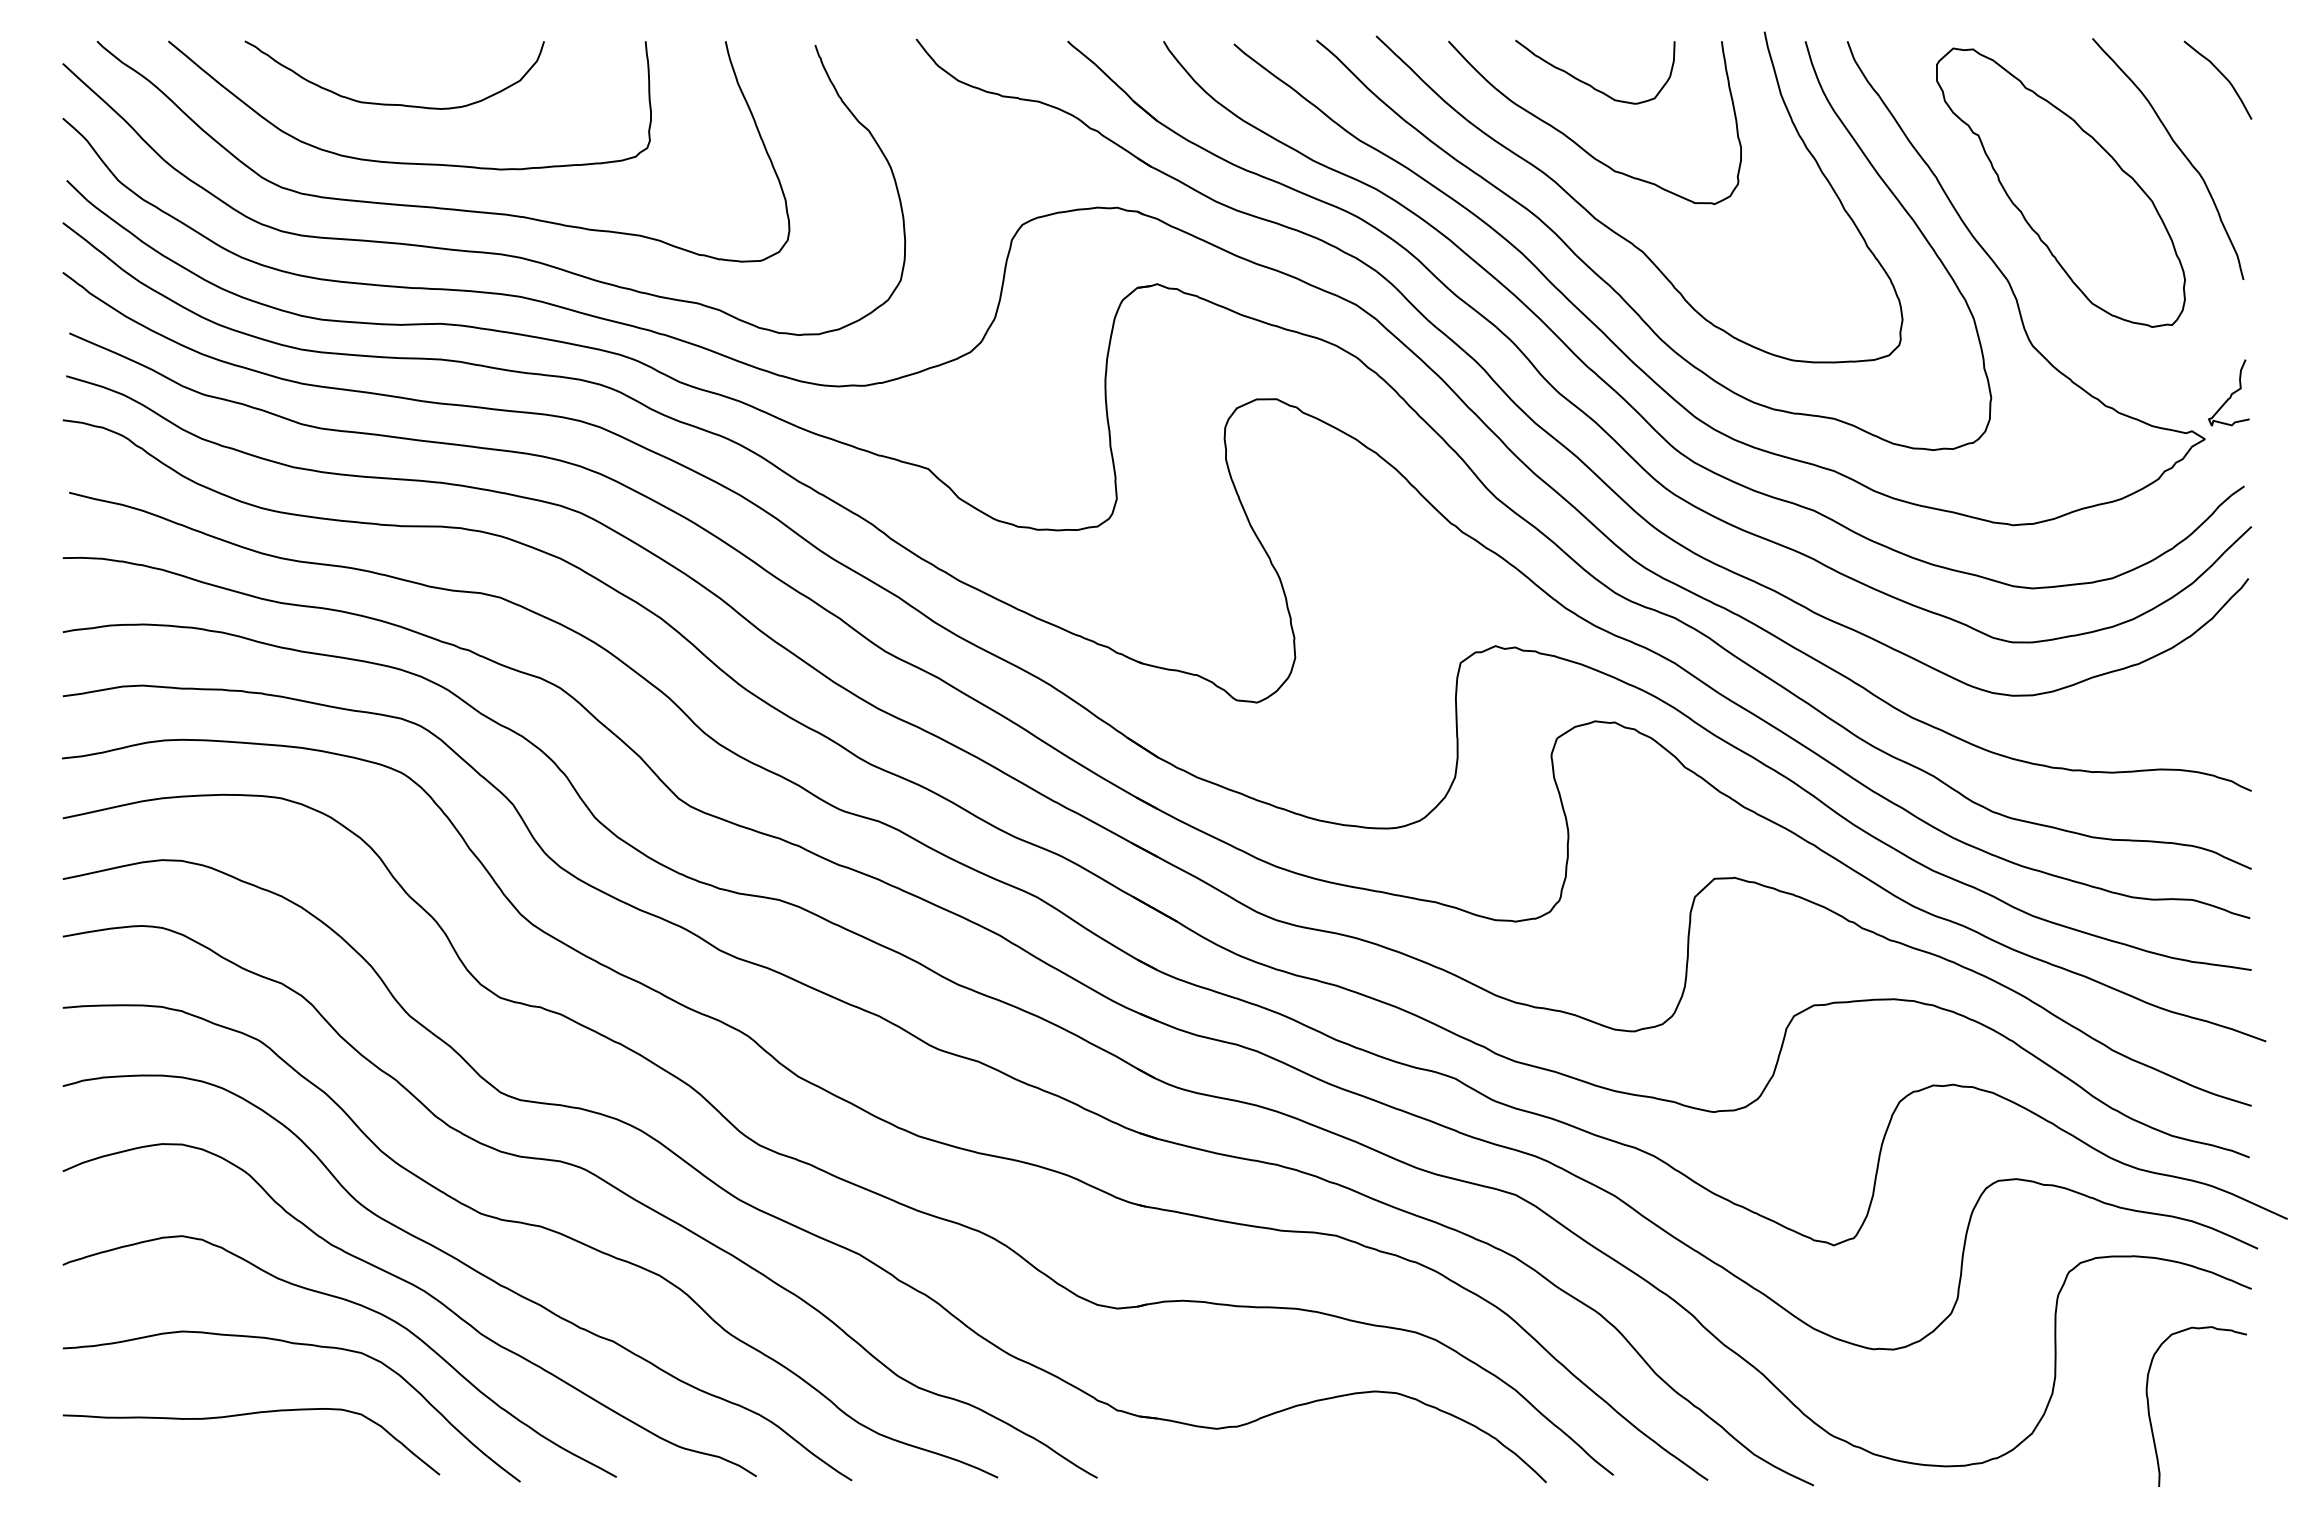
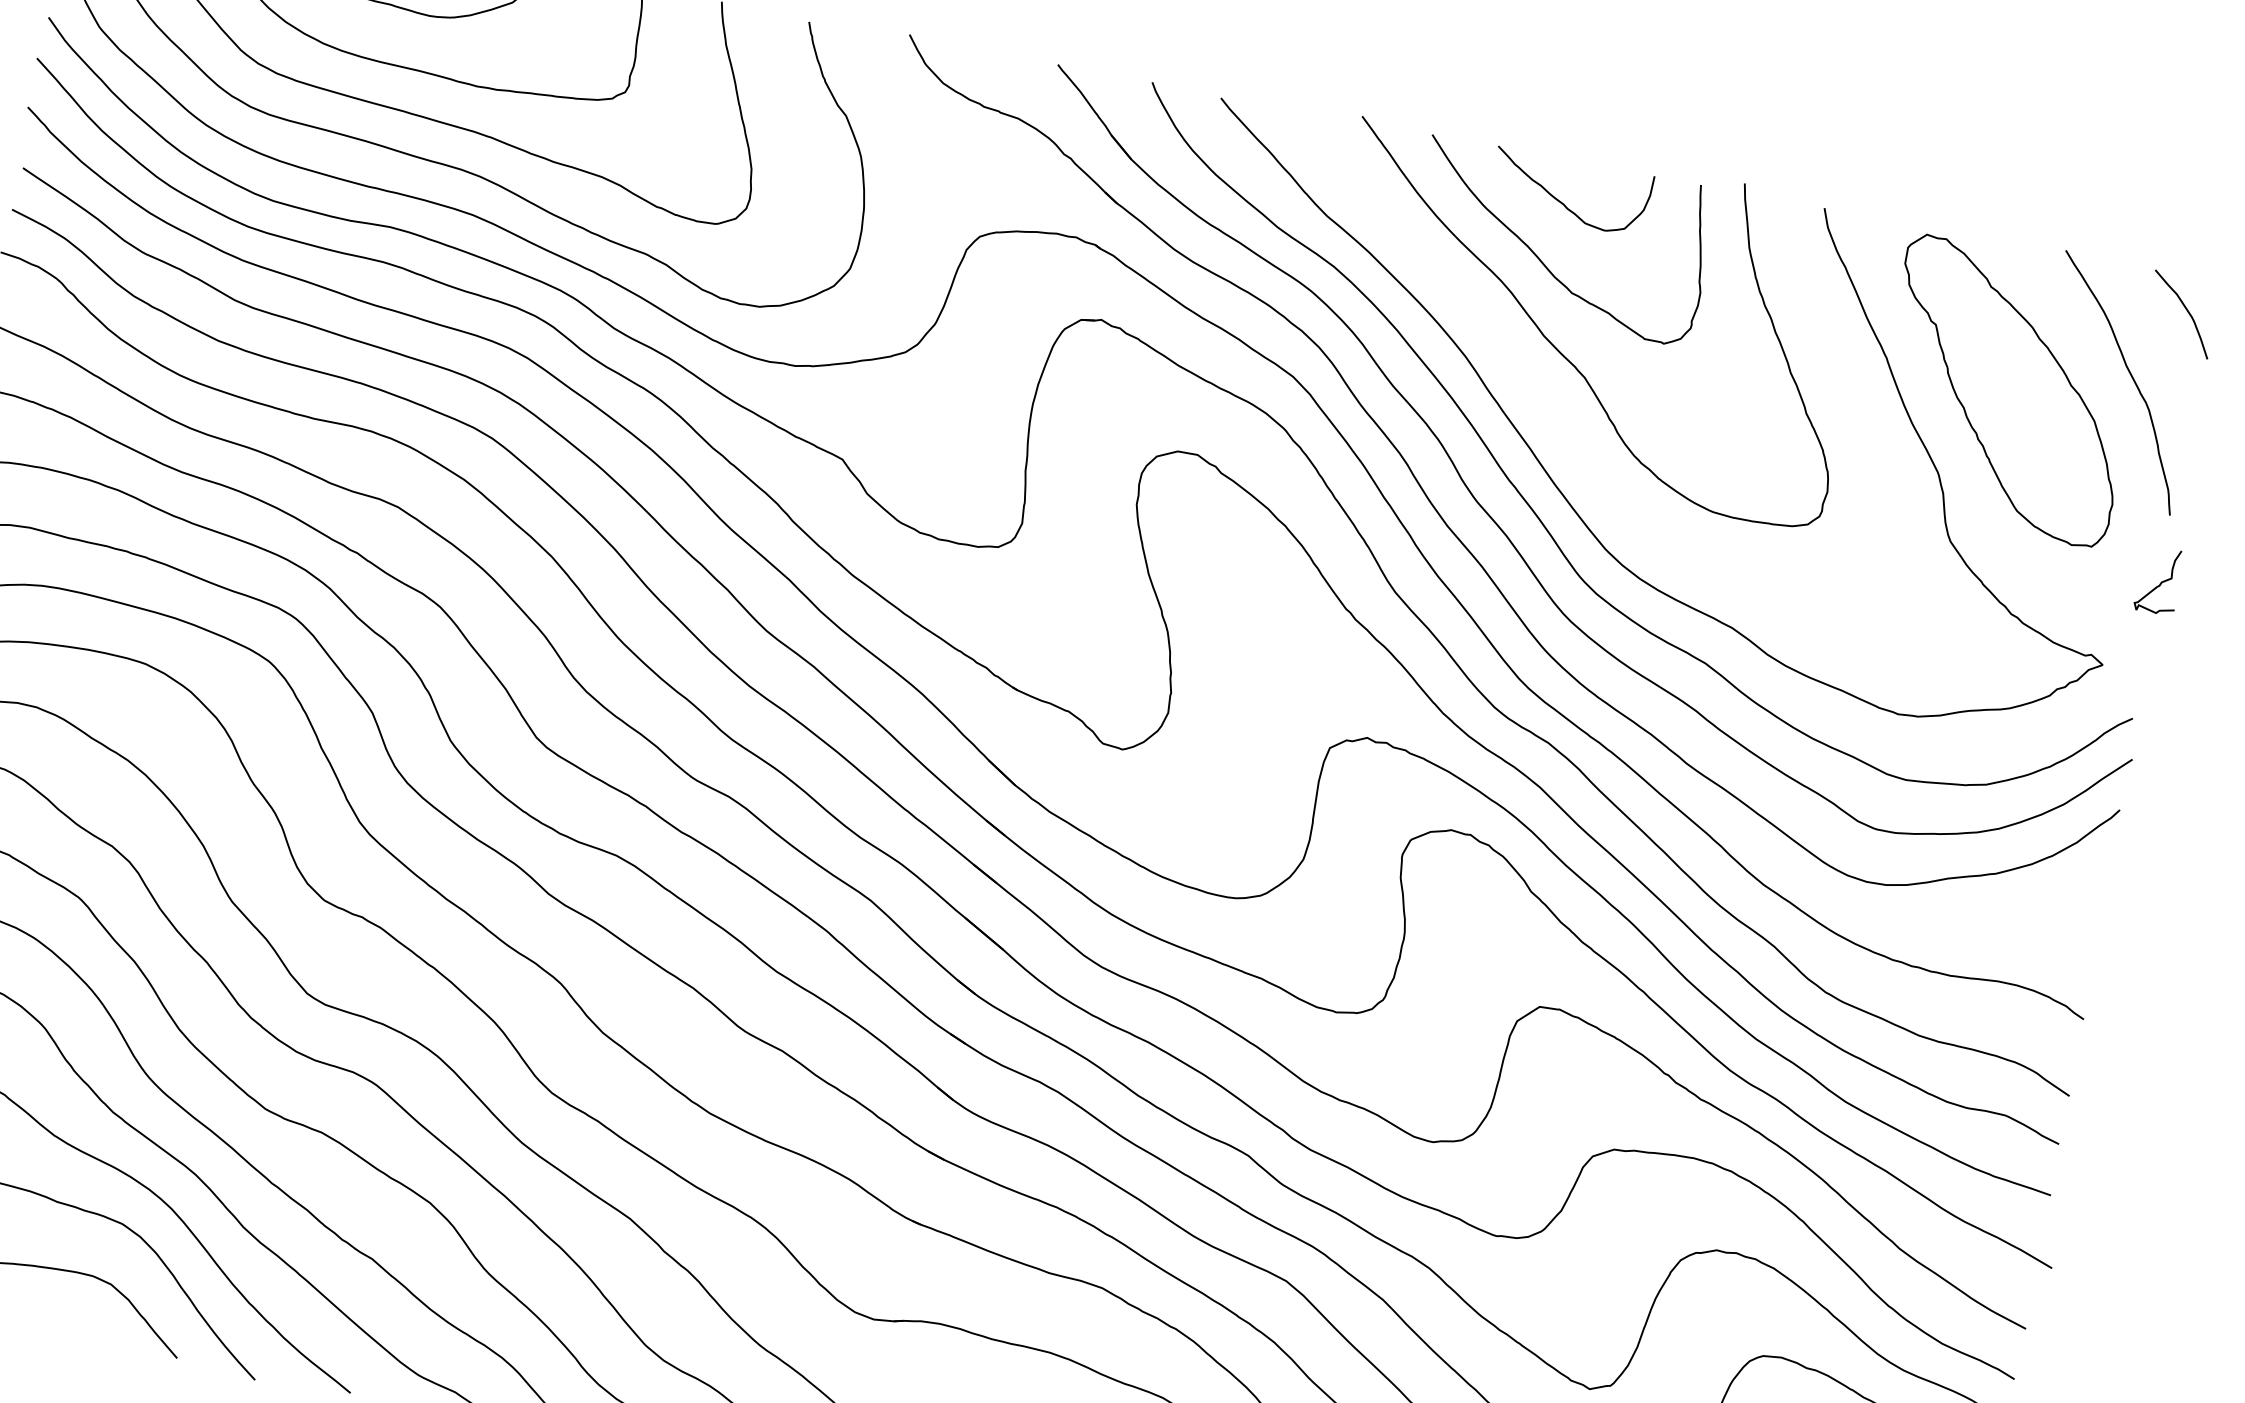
curve: (1617, 291) -> (1552, 411), removed
curve: (2230, 394) -> (2160, 582), moved

